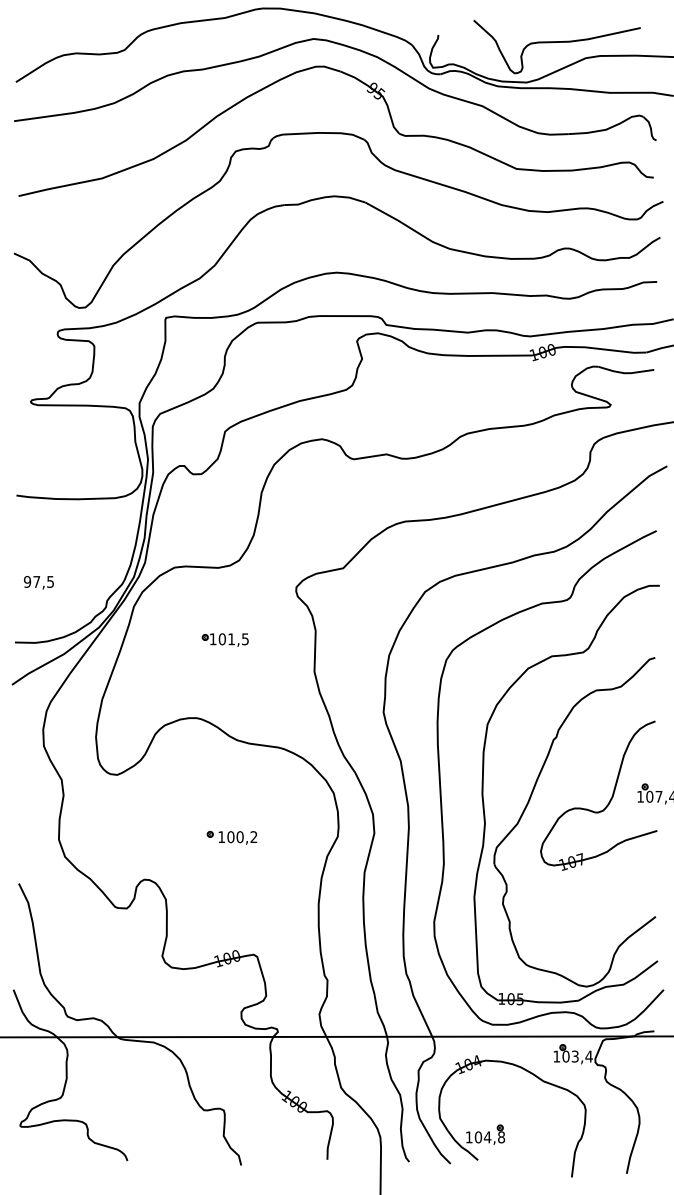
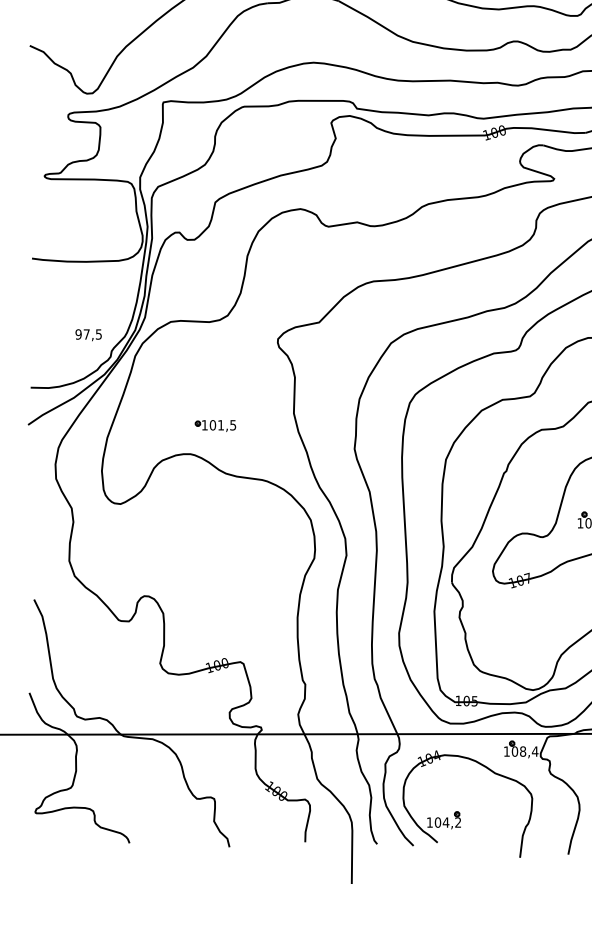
text: (38, 582) -> (88, 334), moved
part: (224, 639) -> (214, 425), moved
part: (231, 837) -> (220, 559), removed
text: (574, 1056) -> (522, 751), 103,4 -> 108,4
text: (501, 1137) -> (458, 822), 104,8 -> 104,2

